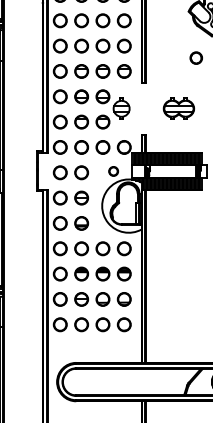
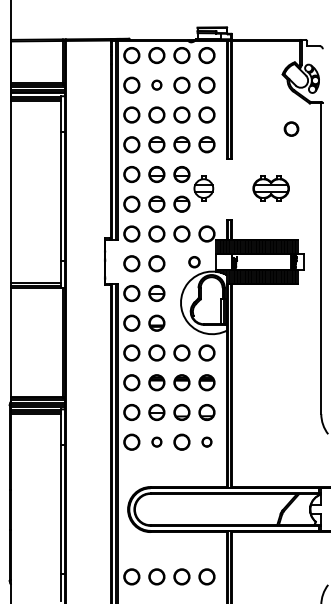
circle: (81, 20) -> (156, 84), size x0.6
circle: (81, 324) -> (156, 441), size x0.6
circle: (123, 324) -> (206, 441), size x0.6

